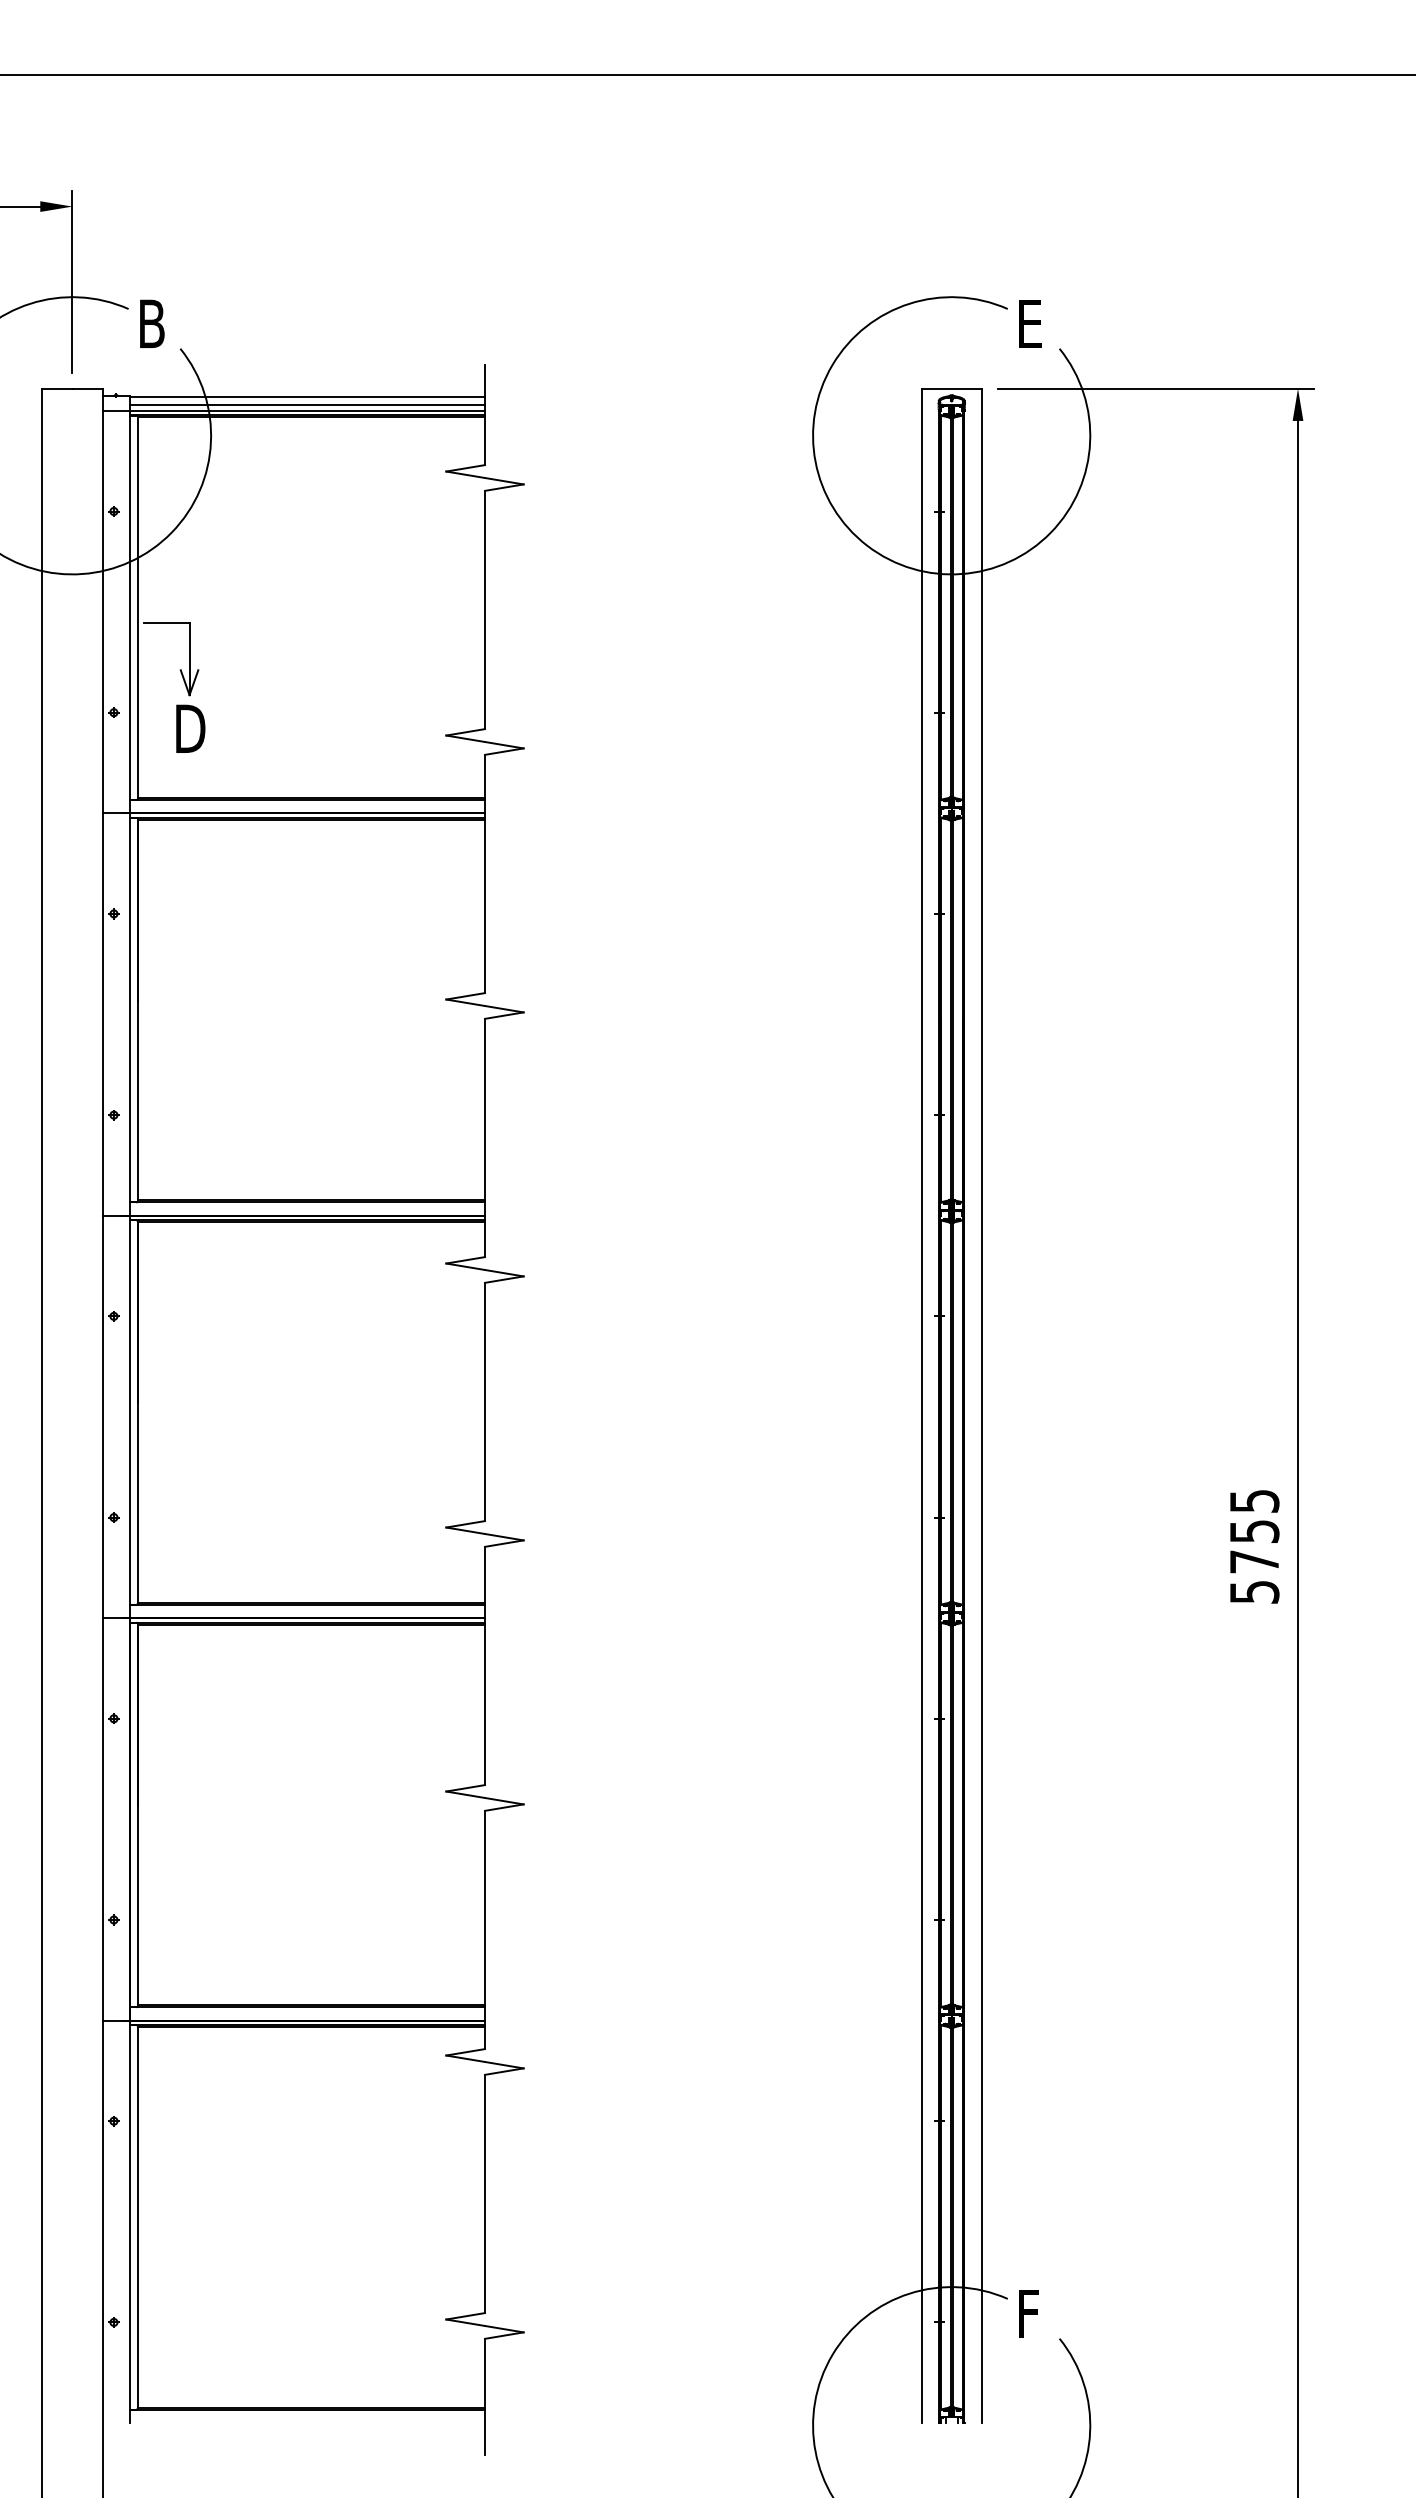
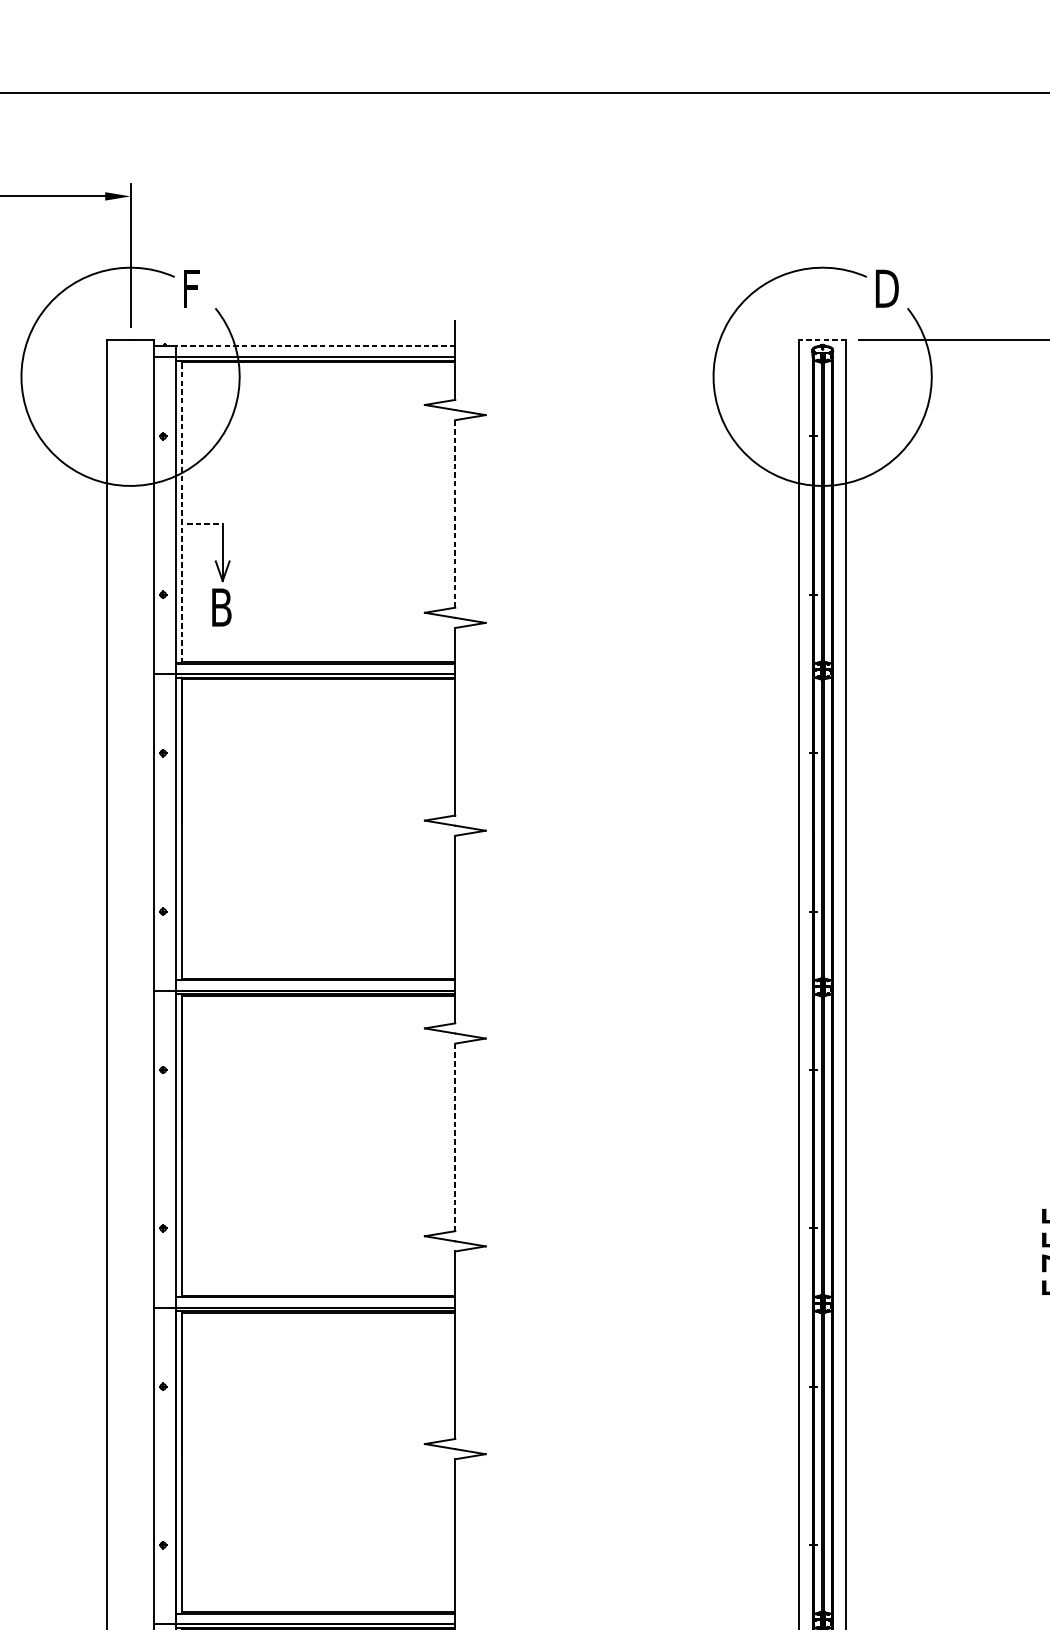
text: (152, 323) -> (193, 288), B -> F
text: (1033, 323) -> (887, 288), E -> D
line: (951, 388) -> (822, 339), solid -> dashed
line: (307, 396) -> (315, 345), solid -> dashed
line: (307, 405) -> (315, 352), removed
line: (137, 607) -> (181, 511), solid -> dashed
line: (485, 609) -> (455, 513), solid -> dashed
line: (166, 622) -> (204, 523), solid -> dashed
text: (193, 728) -> (225, 607), D -> B
line: (485, 1401) -> (455, 1137), solid -> dashed

